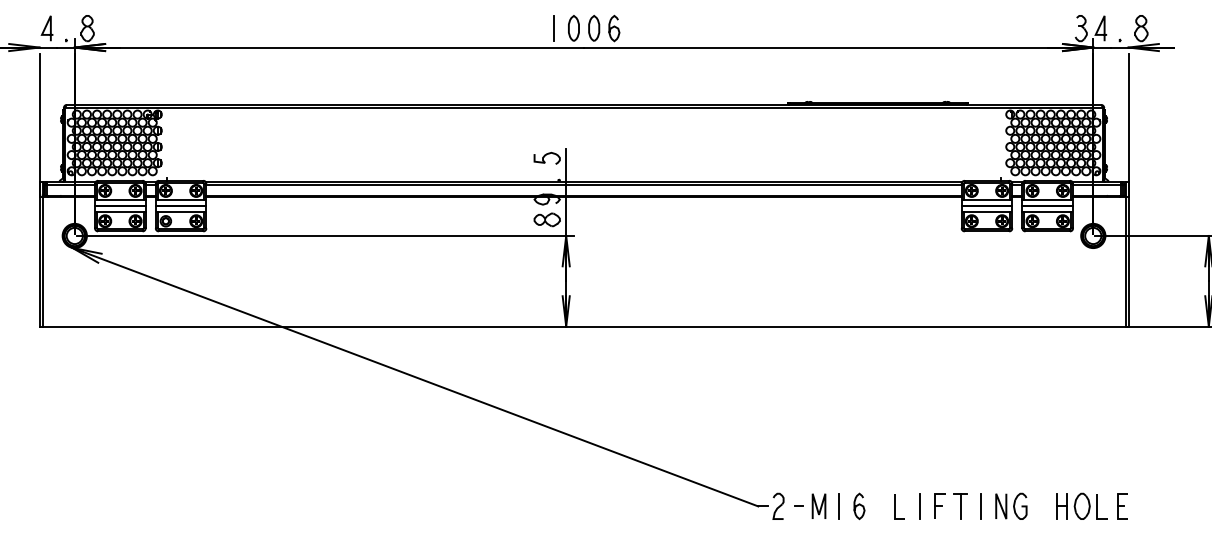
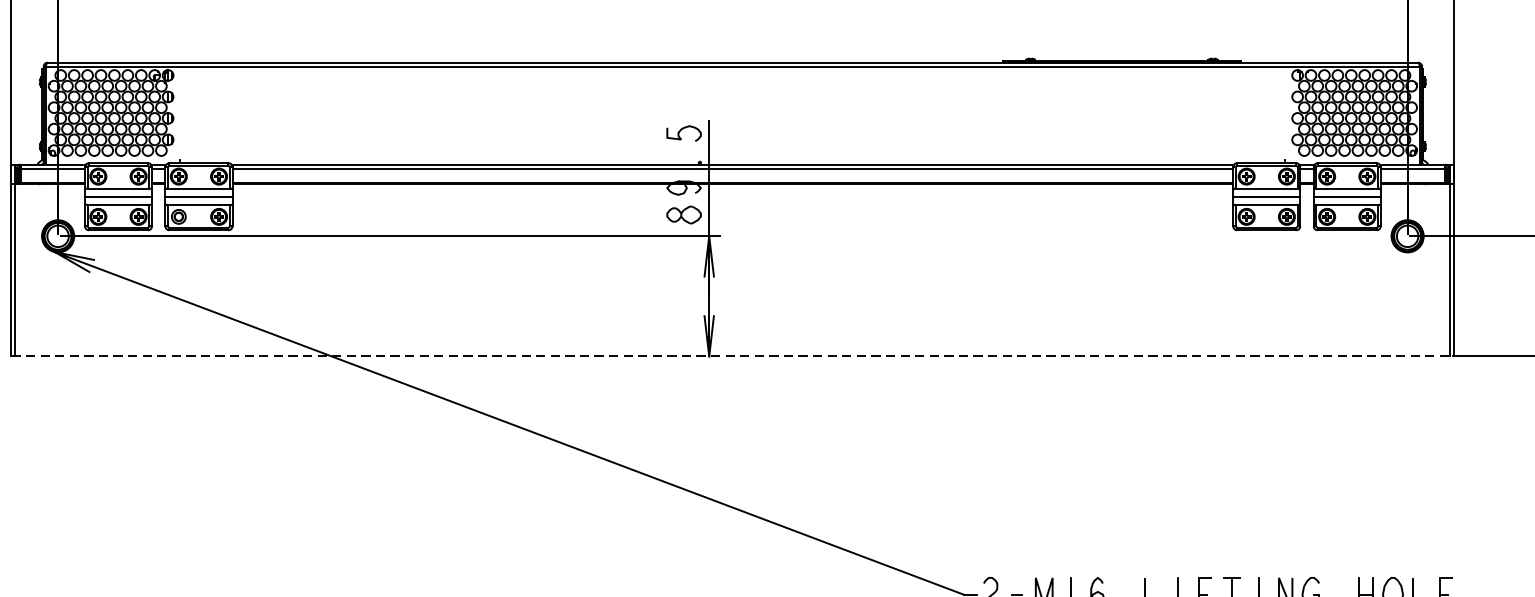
line: (584, 326) -> (733, 356), solid -> dashed

